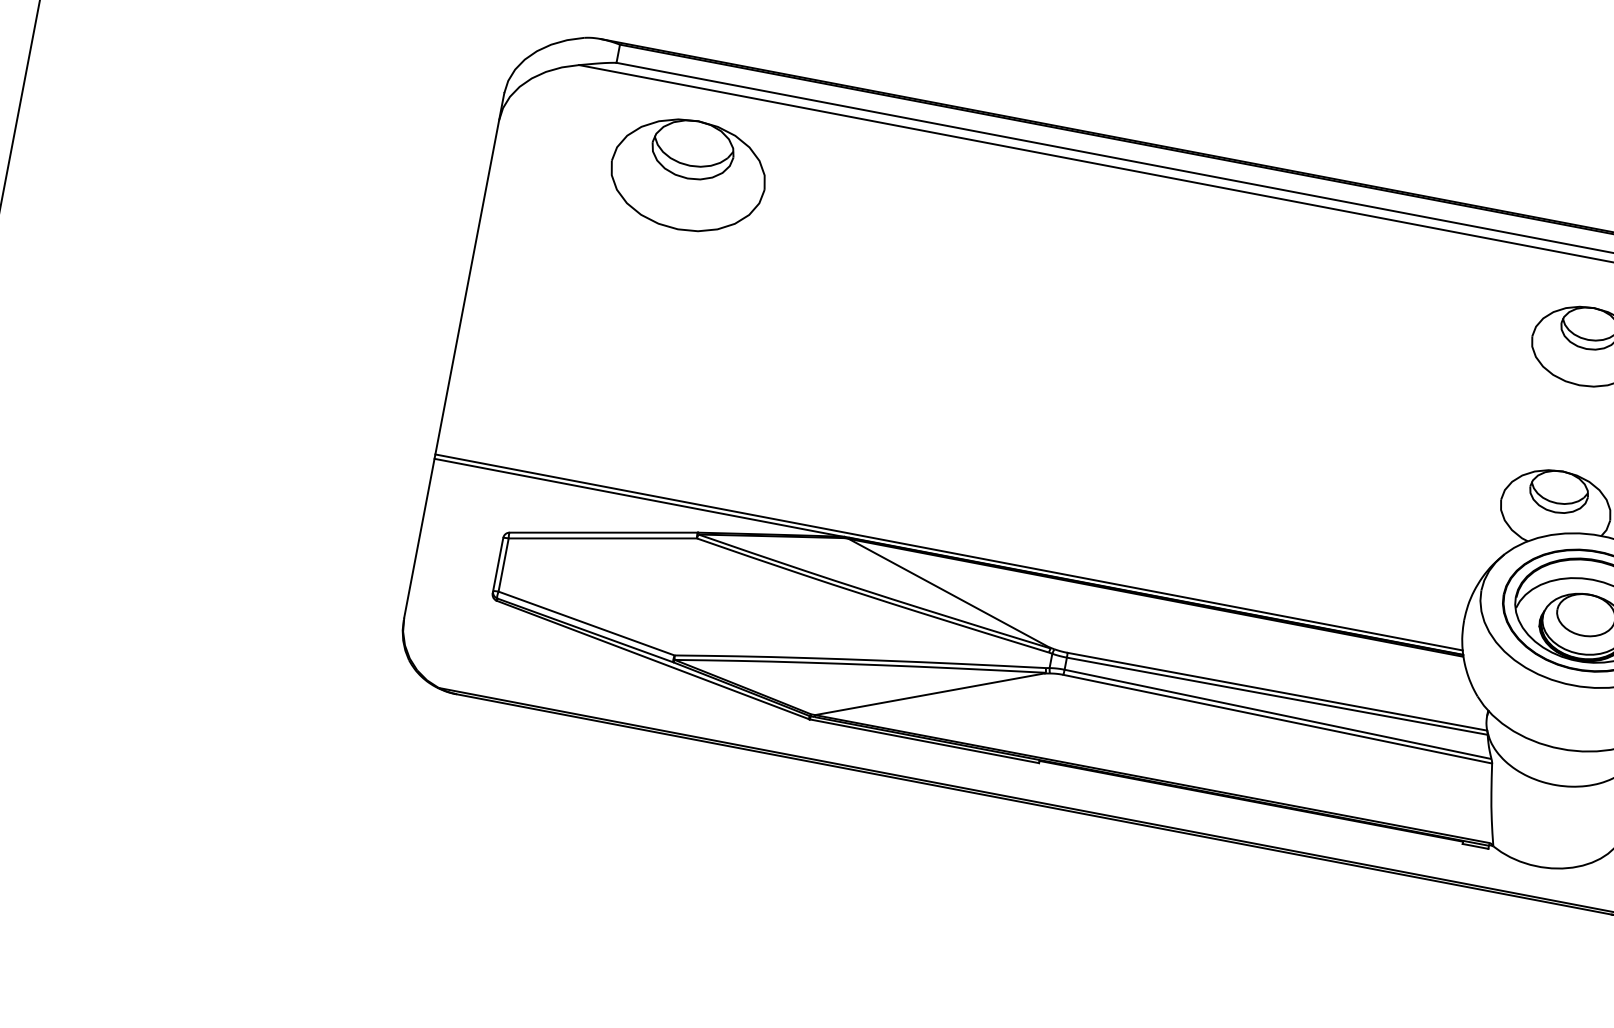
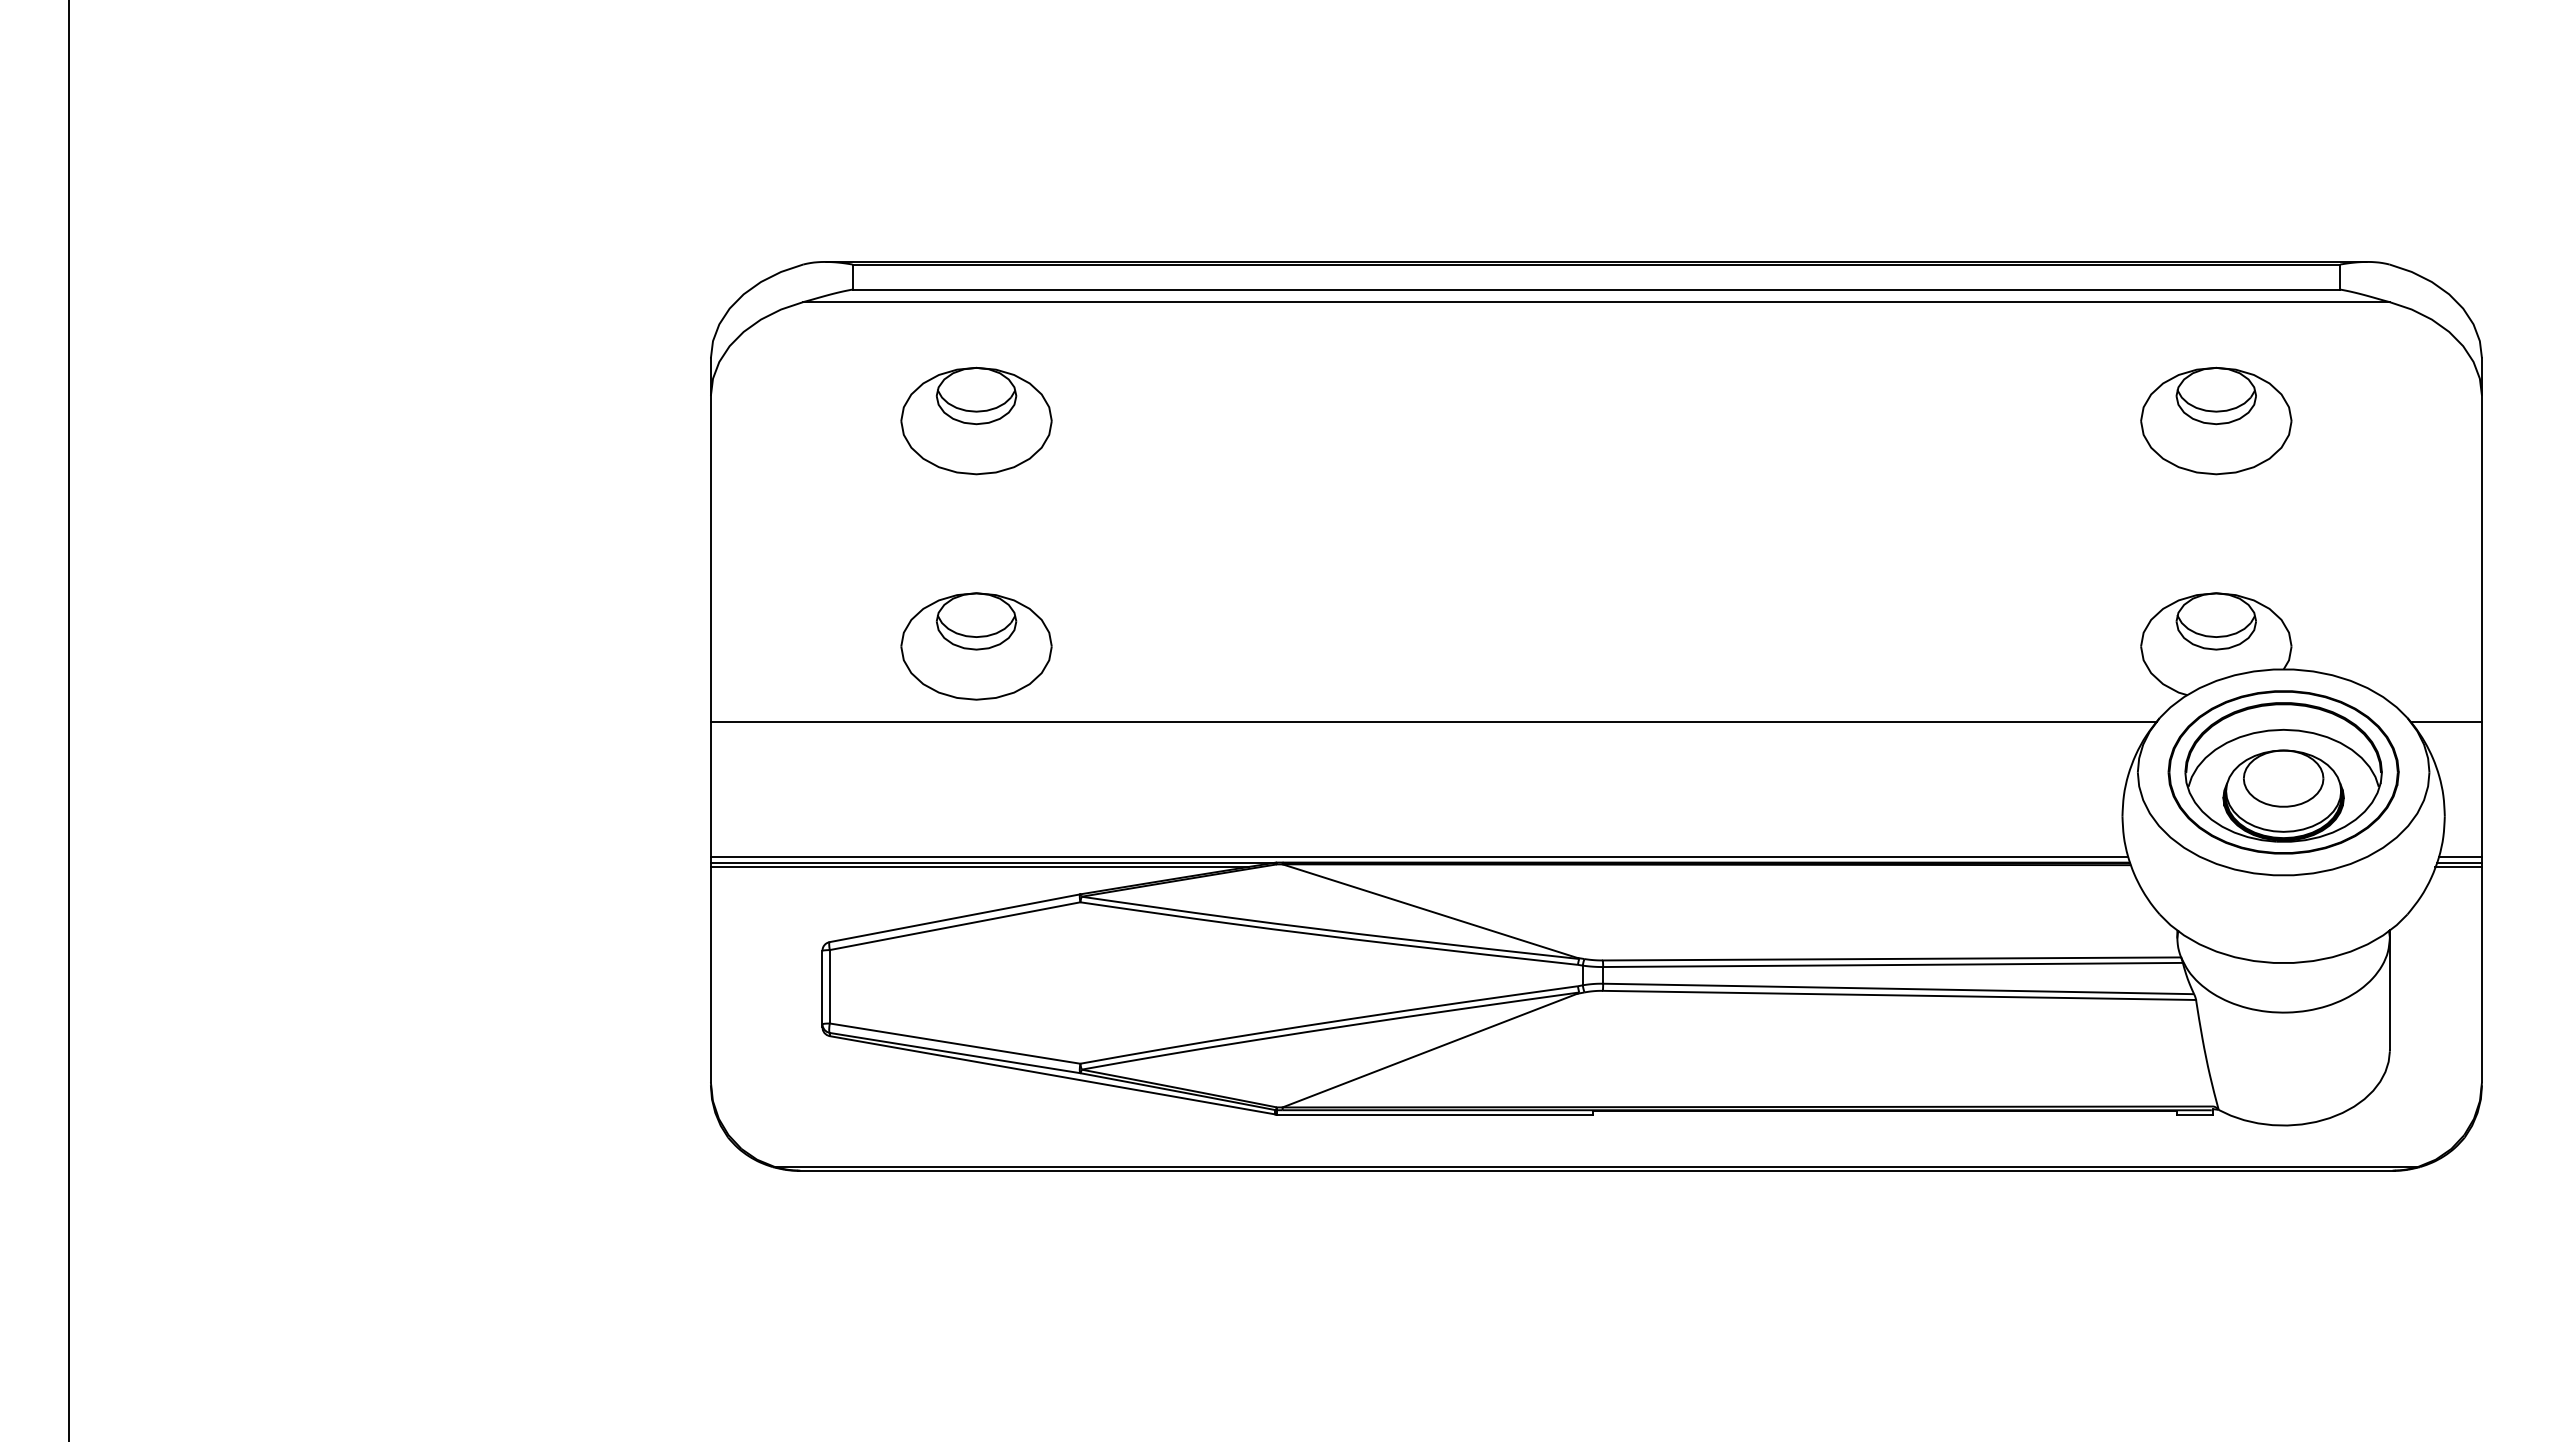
part: (688, 174) -> (976, 420), size x0.71
part: (657, 338) -> (976, 646), added
line: (977, 456) -> (1433, 721), added
line: (628, 498) -> (979, 866), added

